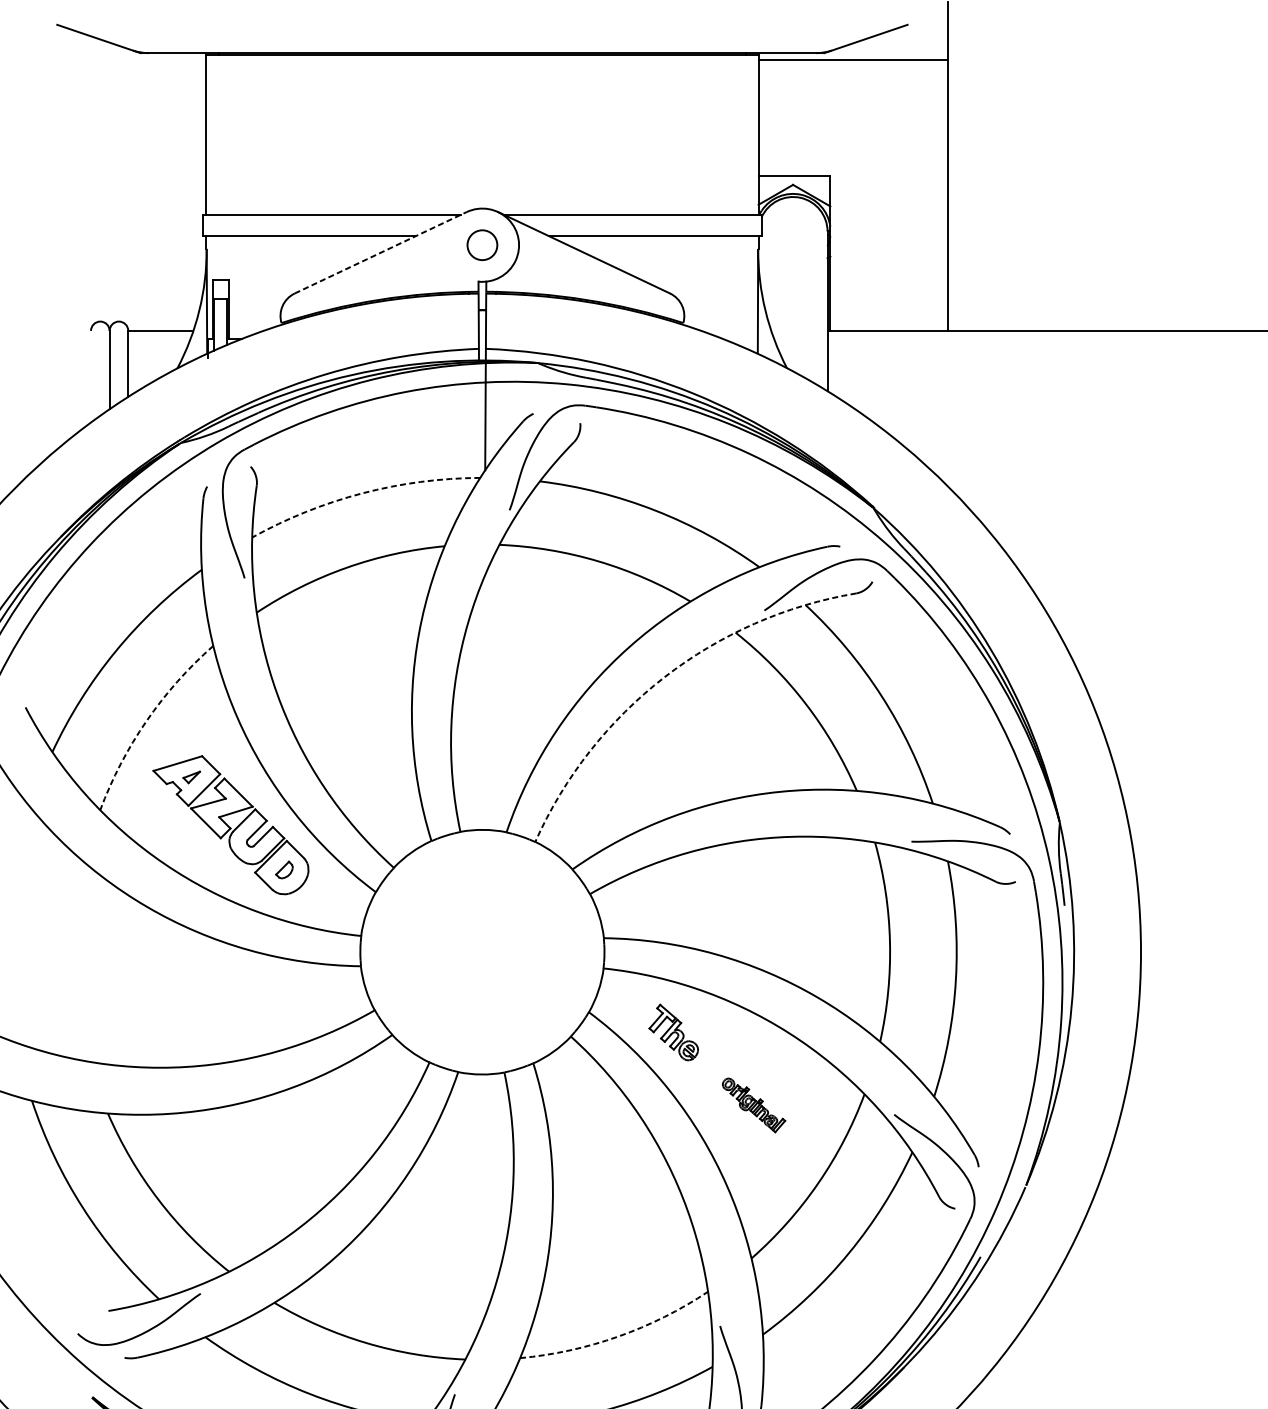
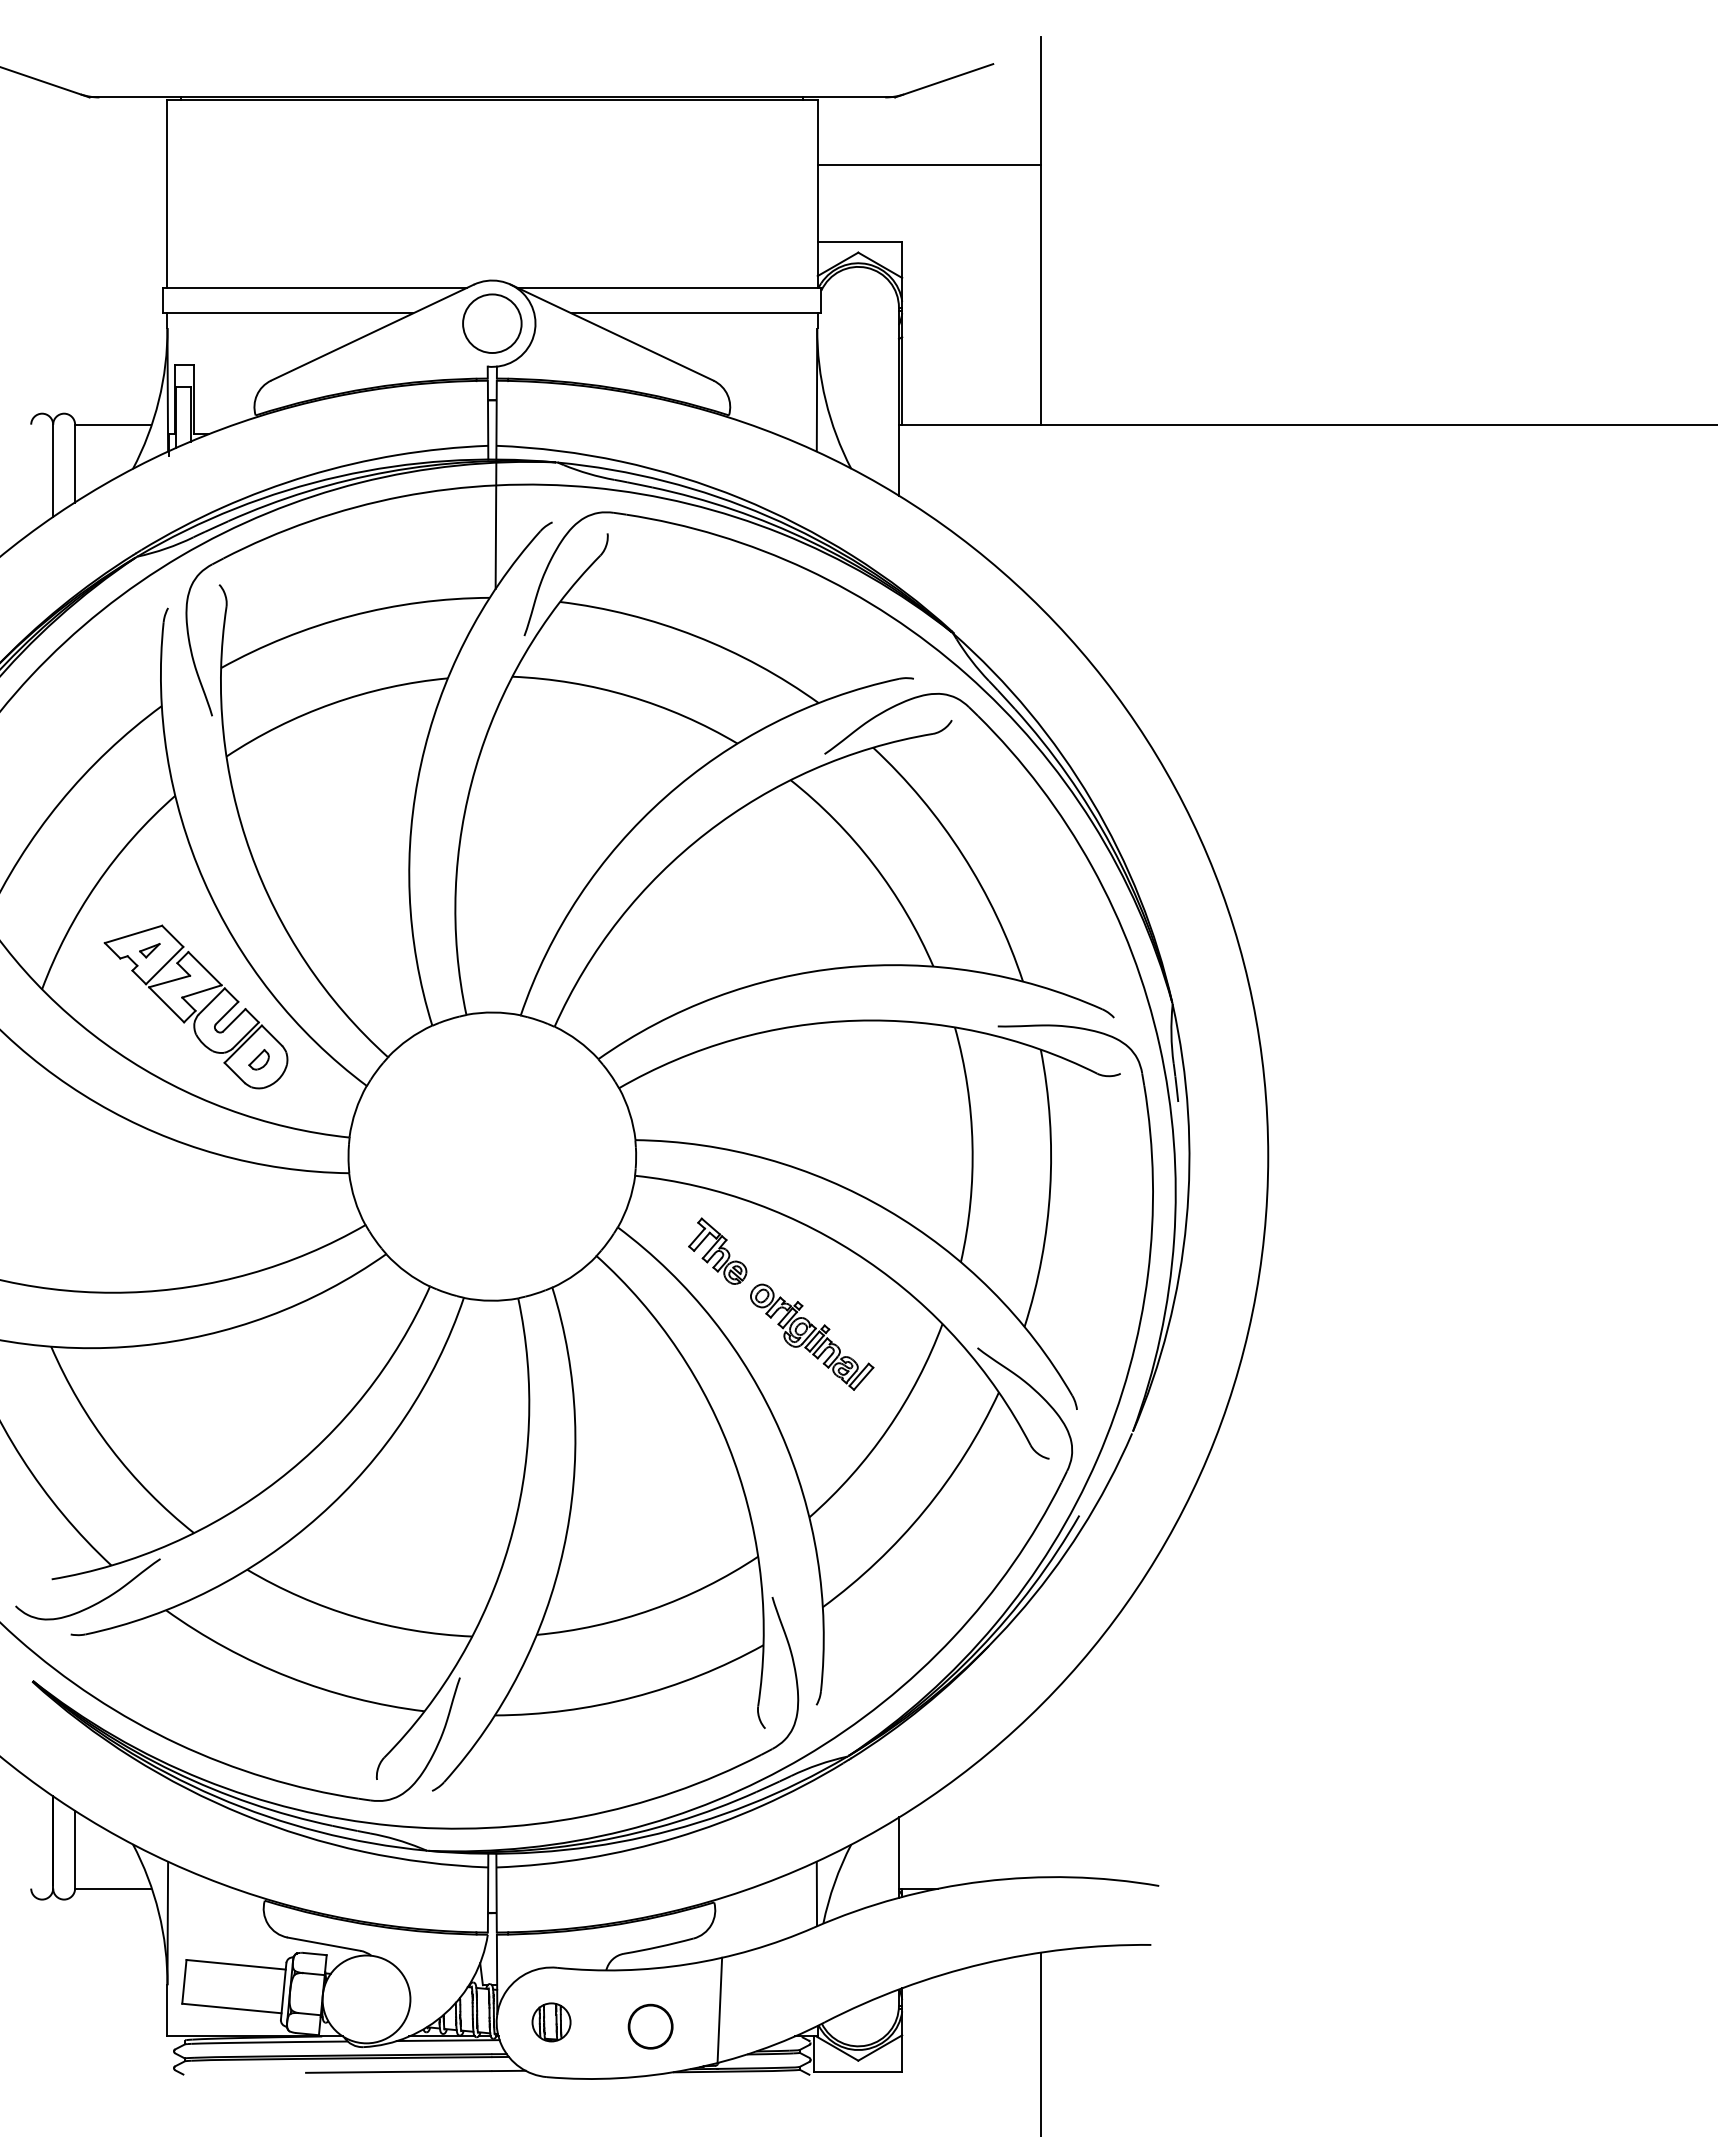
line: (853, 59) -> (929, 164), moved
circle: (482, 245) -> (492, 323), size x1.67
line: (381, 252) -> (373, 332), dashed -> solid
arc: (362, 493) -> (351, 616), dashed -> solid
arc: (664, 677) -> (706, 832), dashed -> solid
arc: (146, 721) -> (96, 884), dashed -> solid
part: (754, 1104) -> (812, 1336), size x1.67
arc: (618, 1336) -> (652, 1609), dashed -> solid

